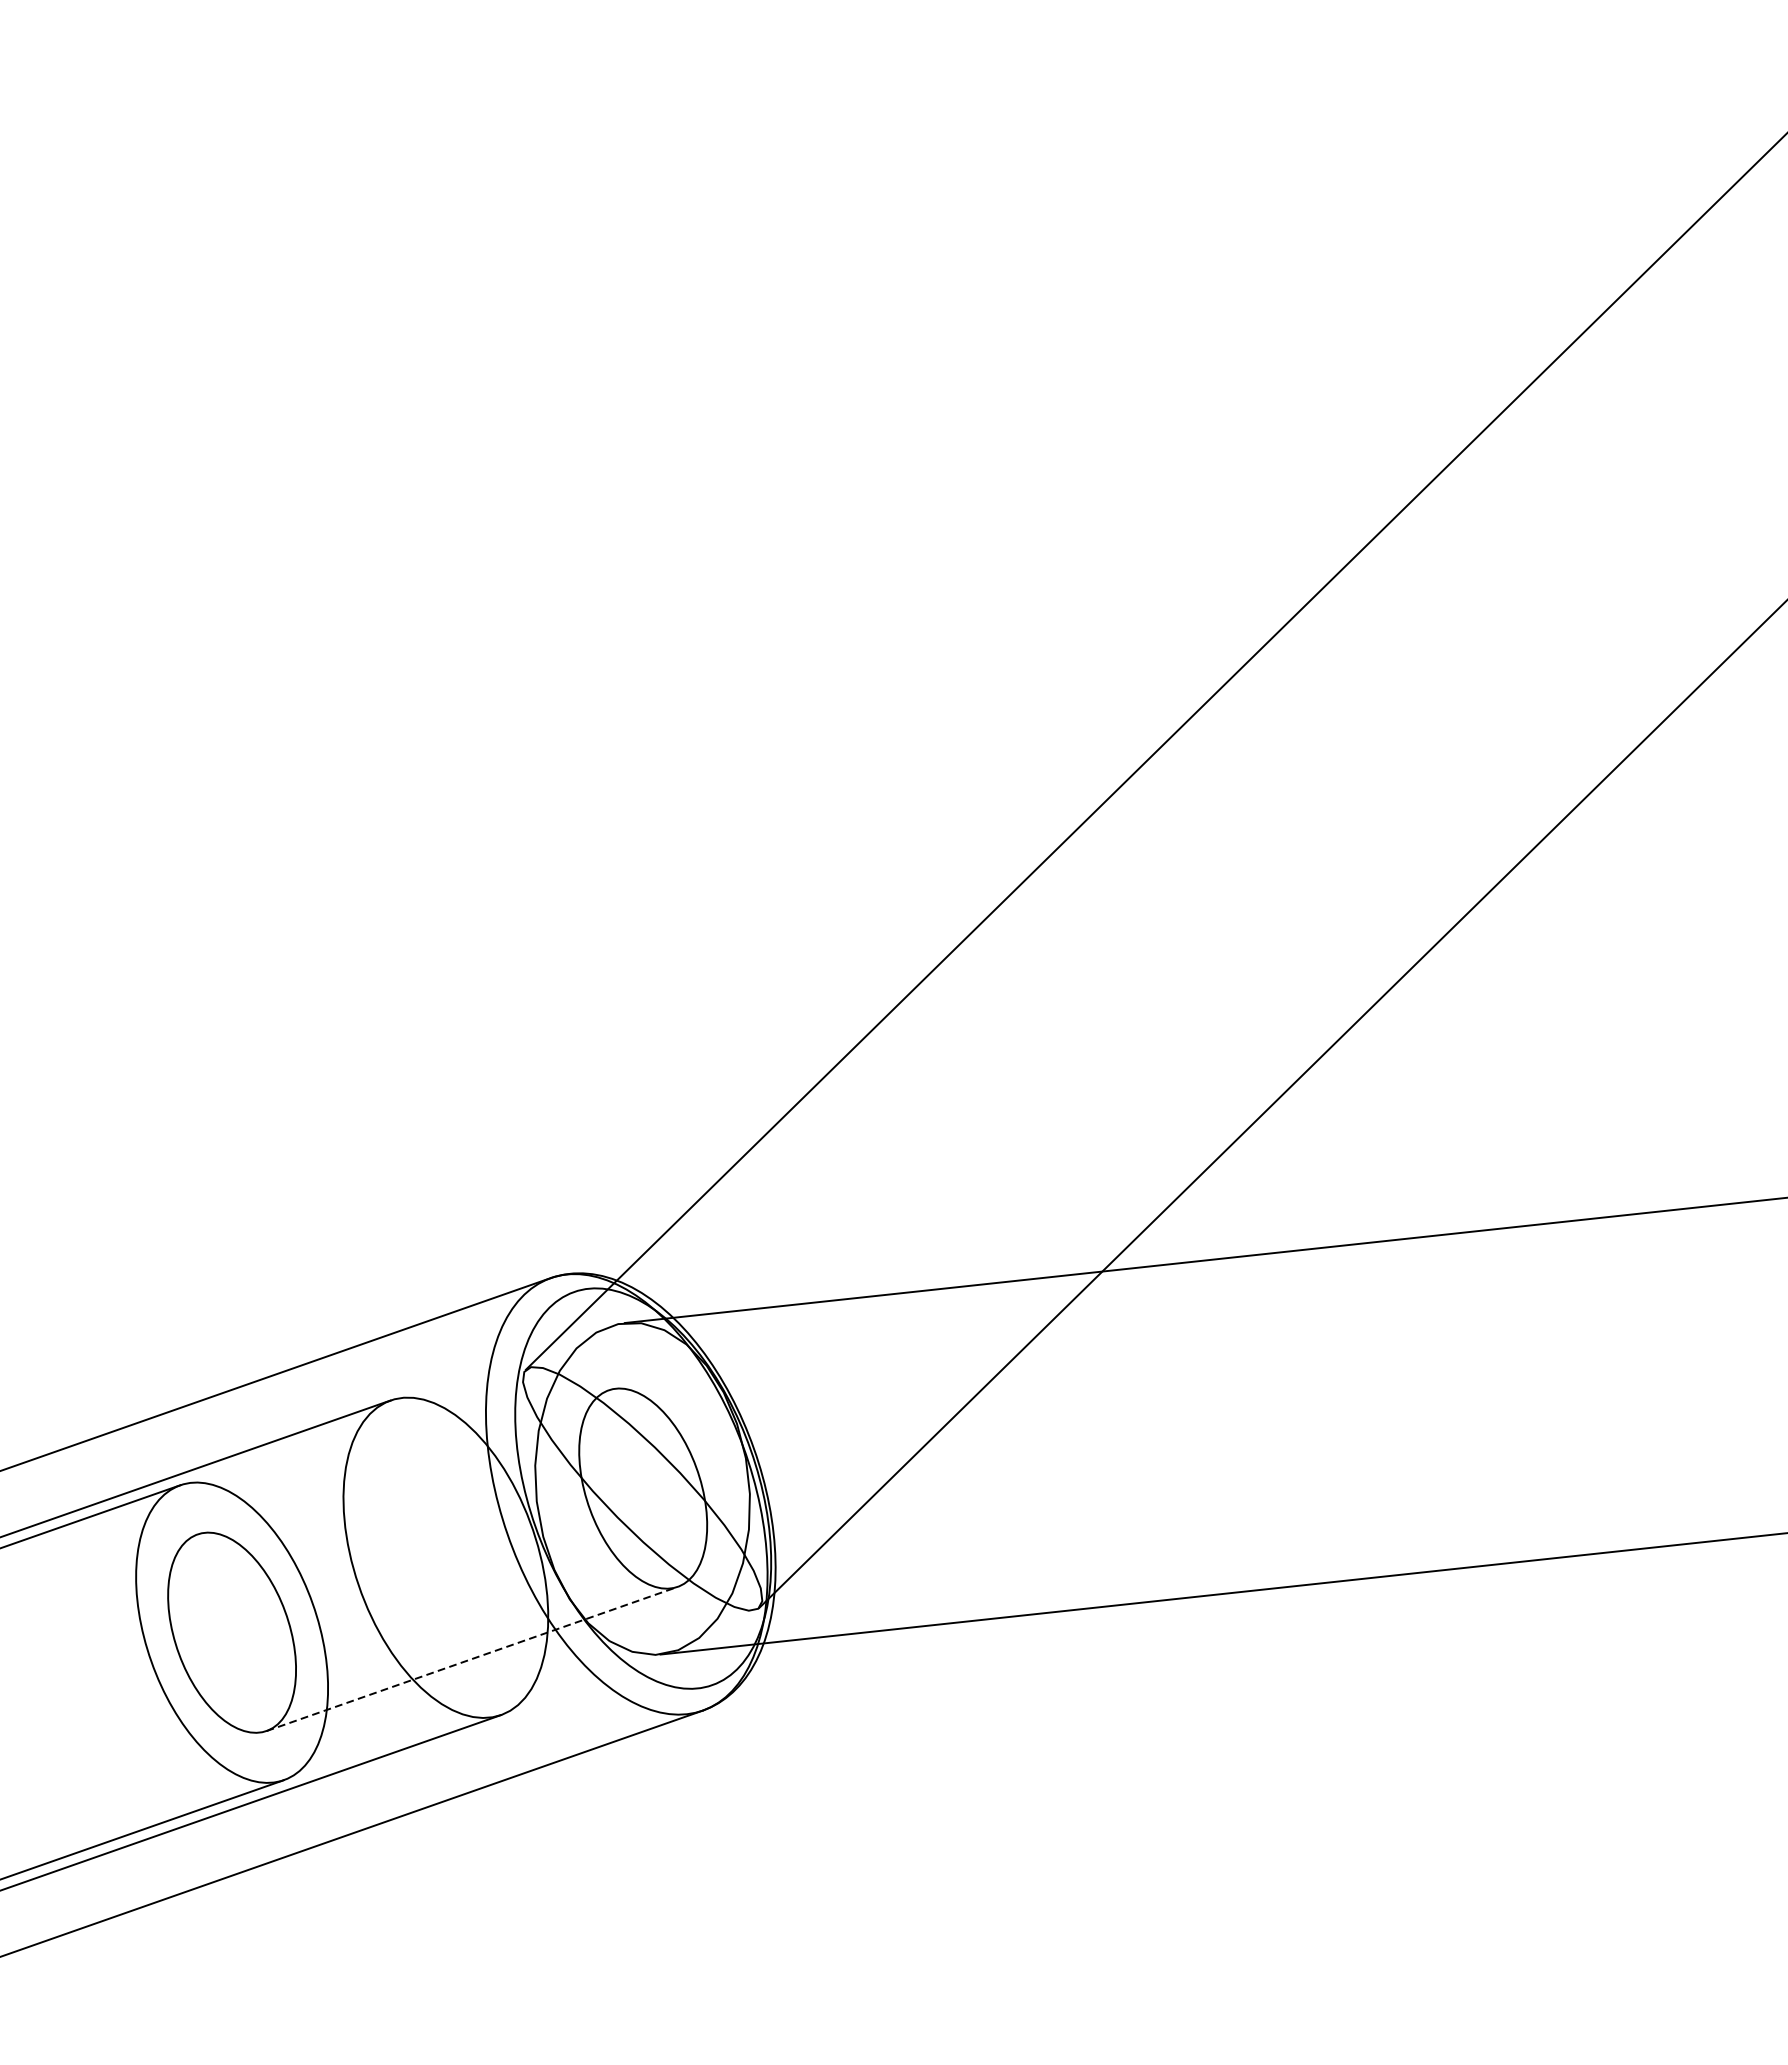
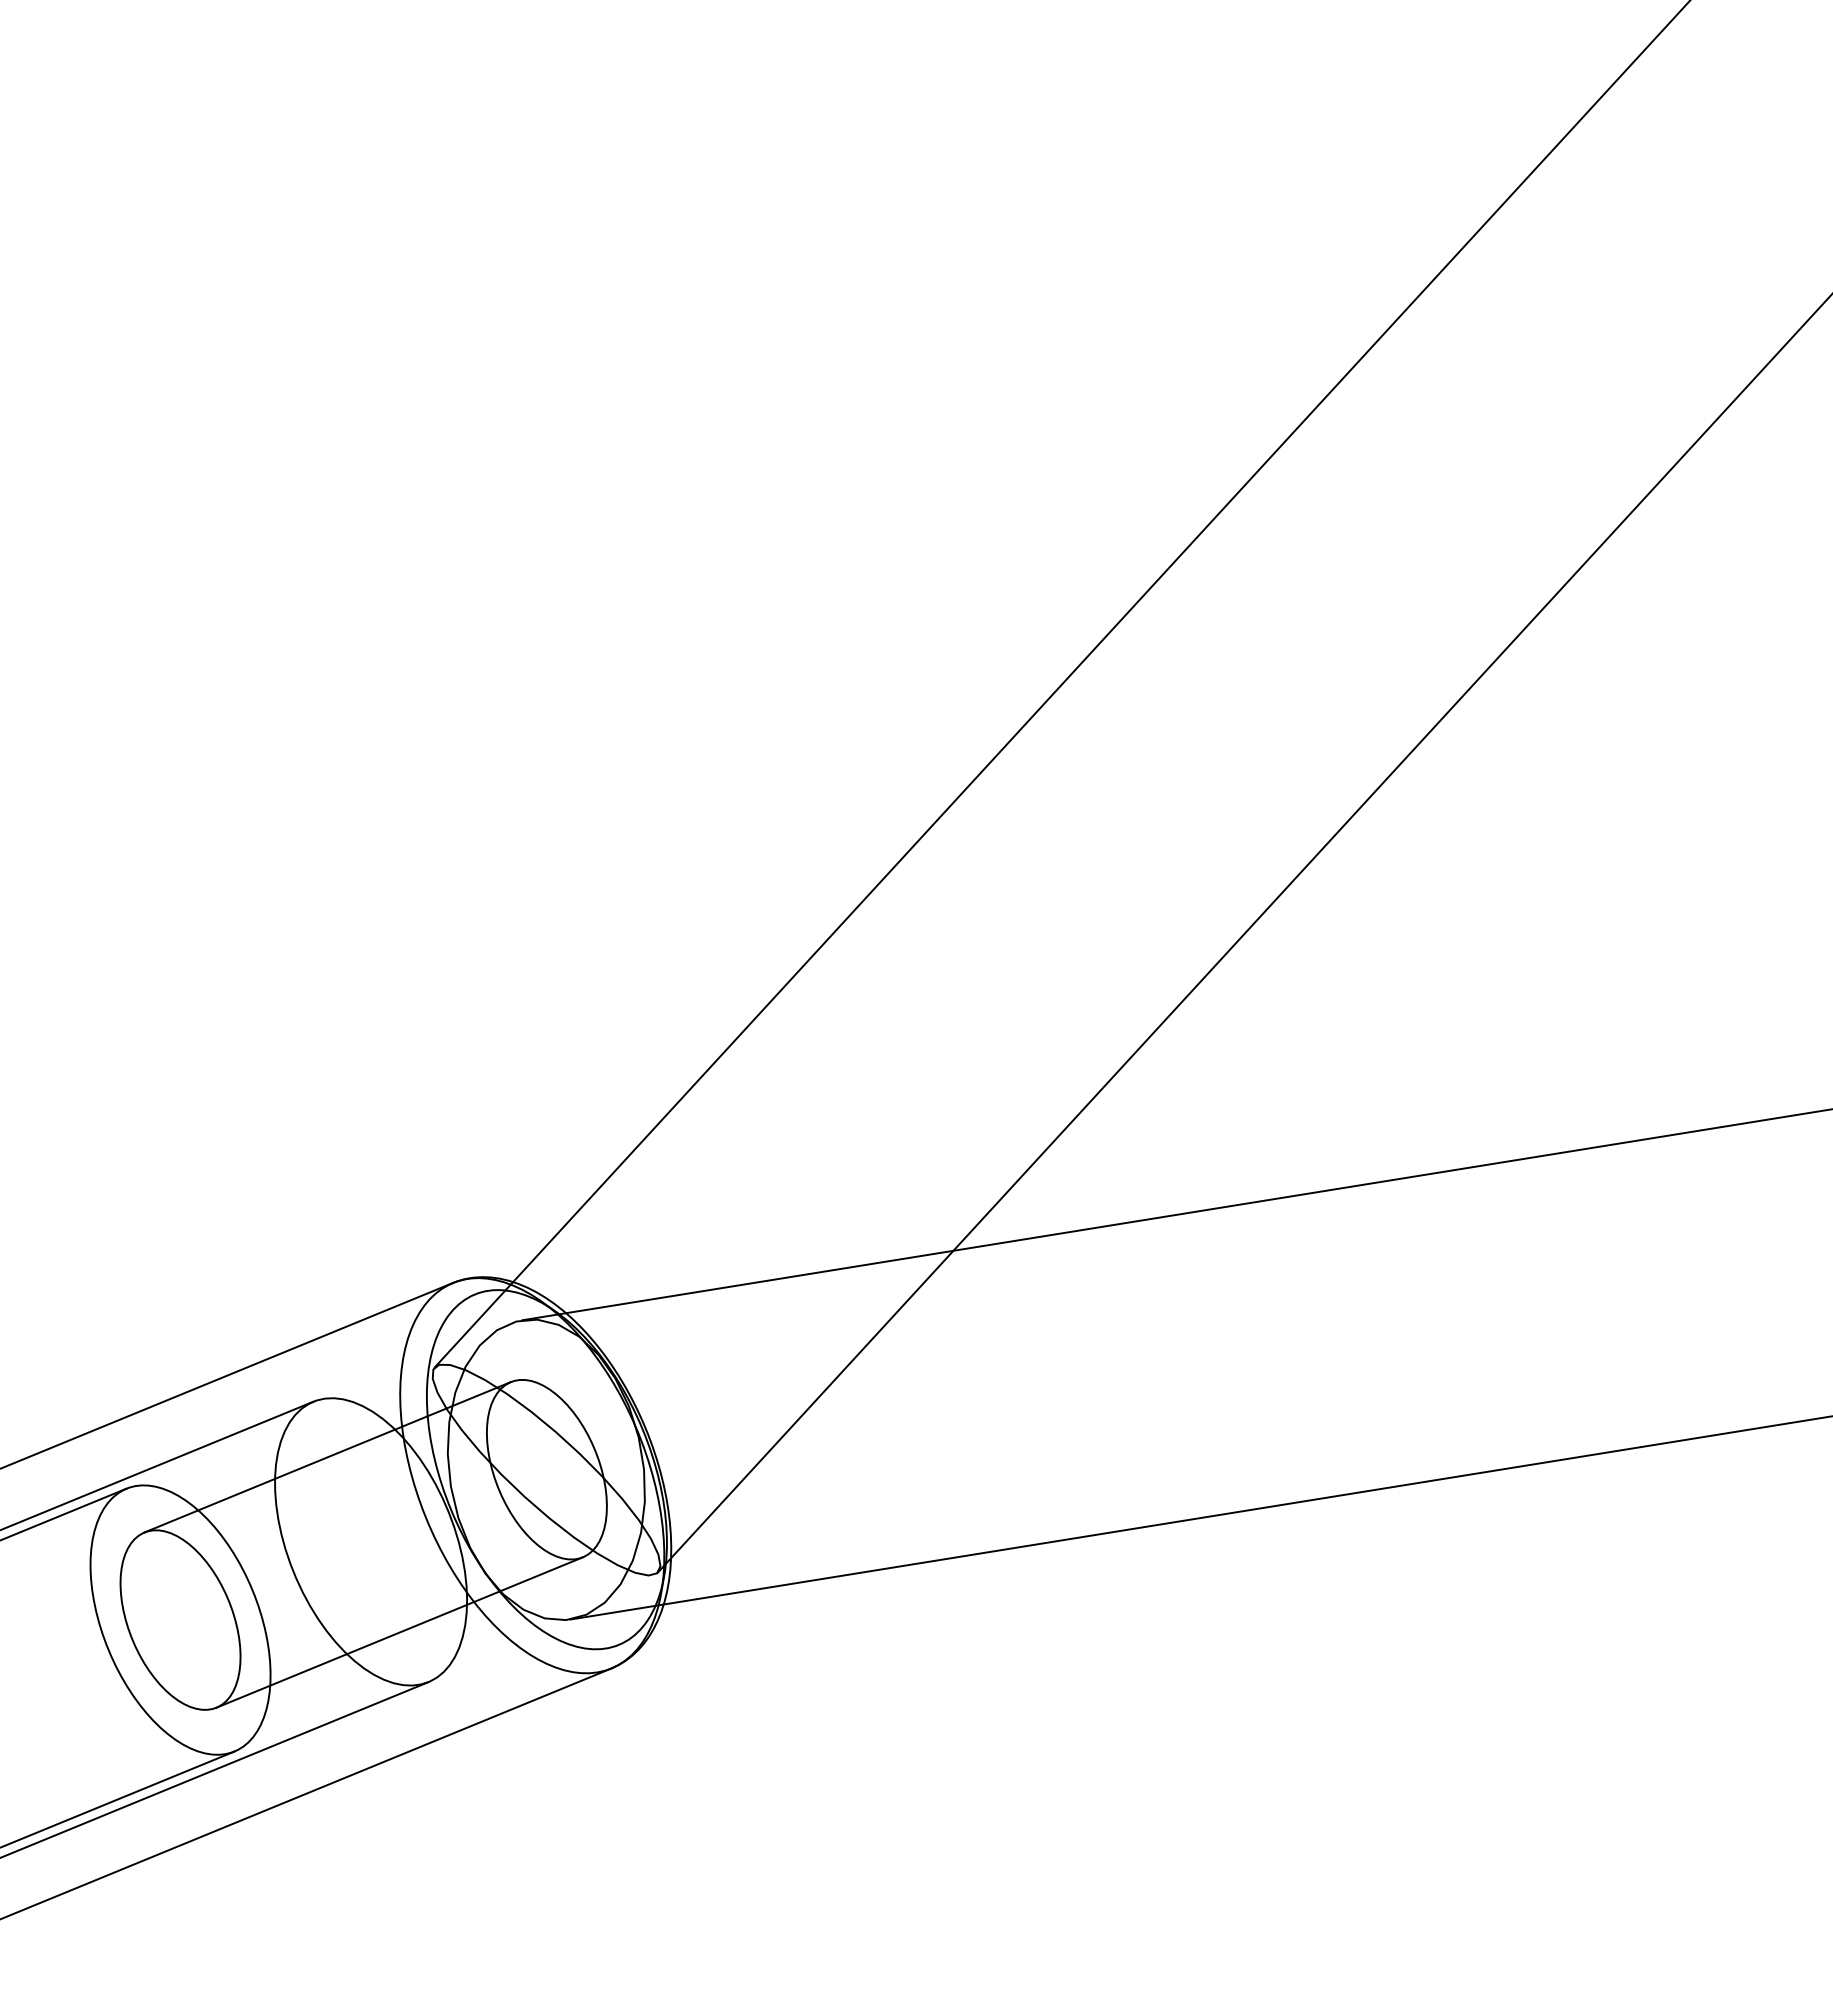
line: (402, 1462) -> (327, 1457), added
line: (473, 1659) -> (400, 1632), dashed -> solid

